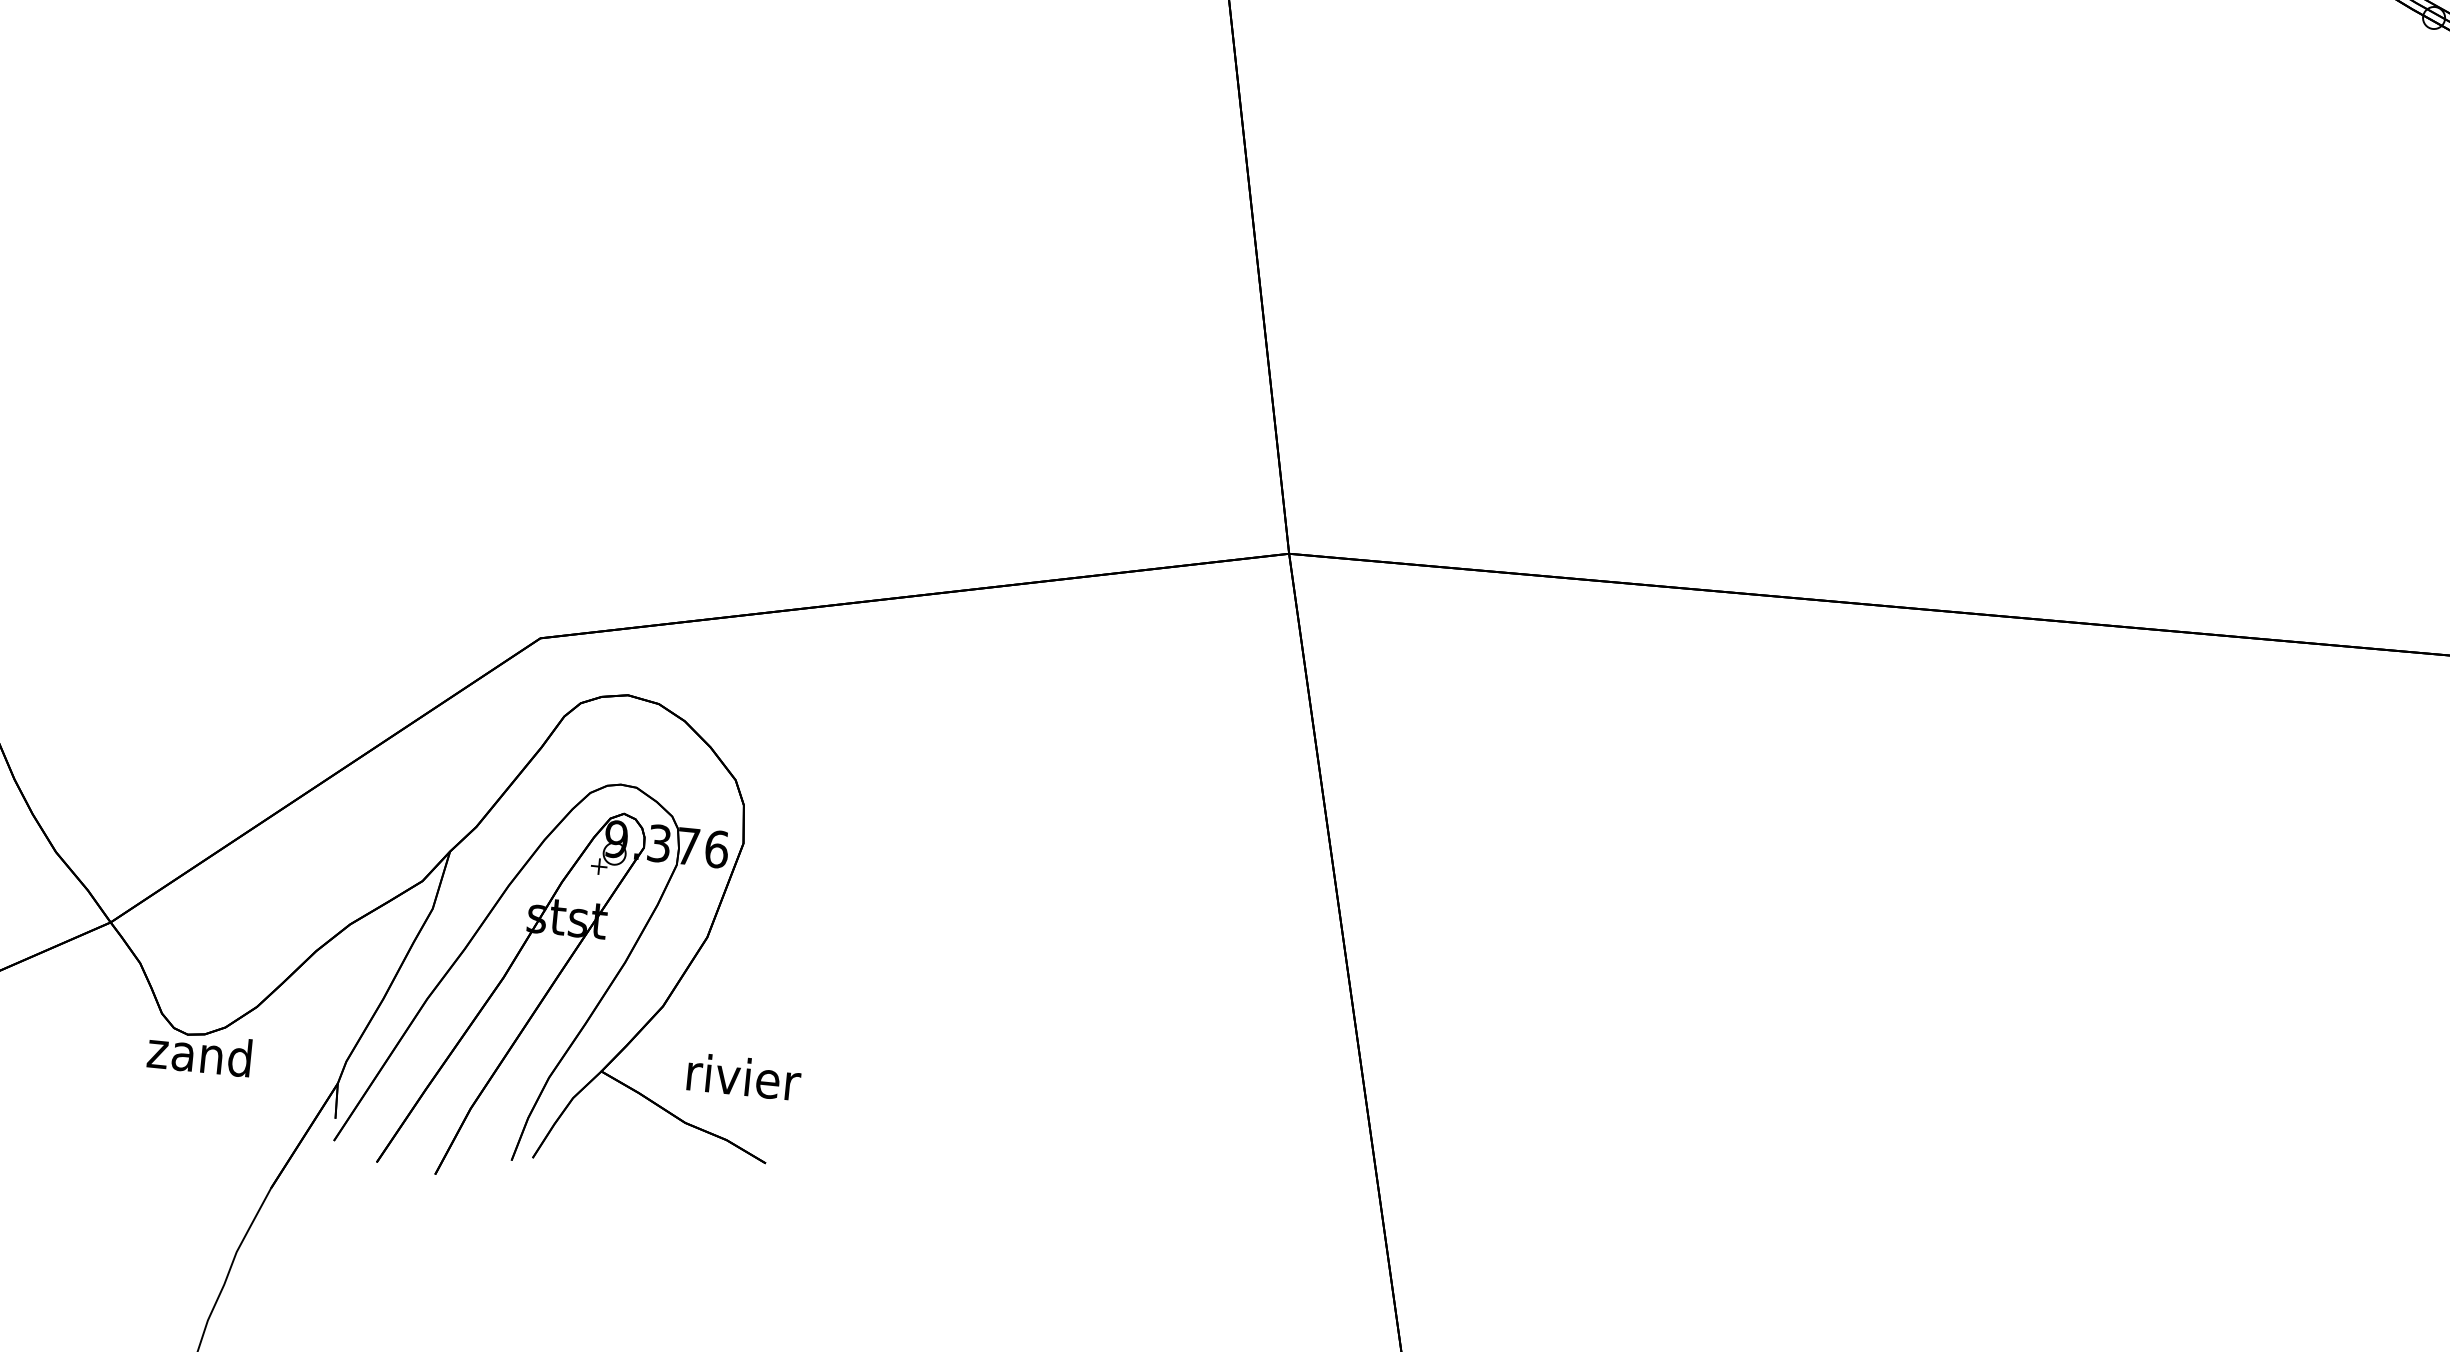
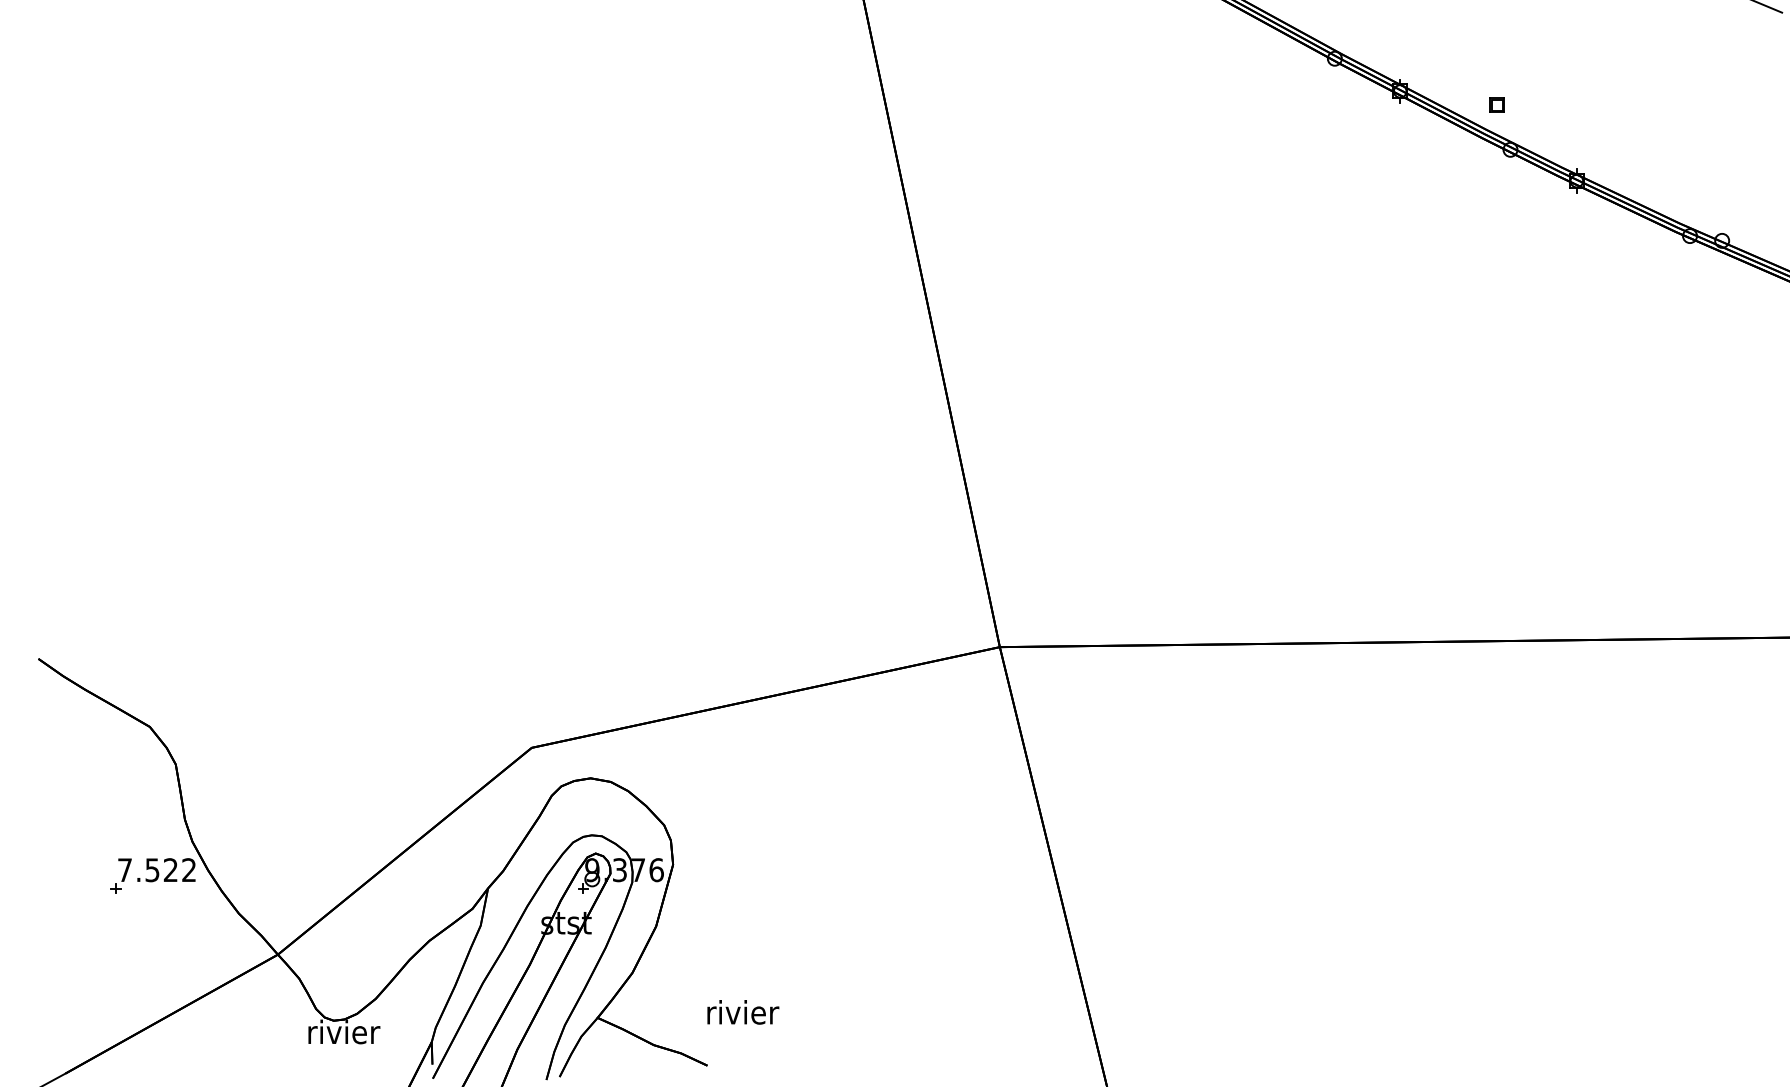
text: (202, 1053) -> (344, 1031), zand -> rivier
text: (744, 1077) -> (743, 1012), moved

